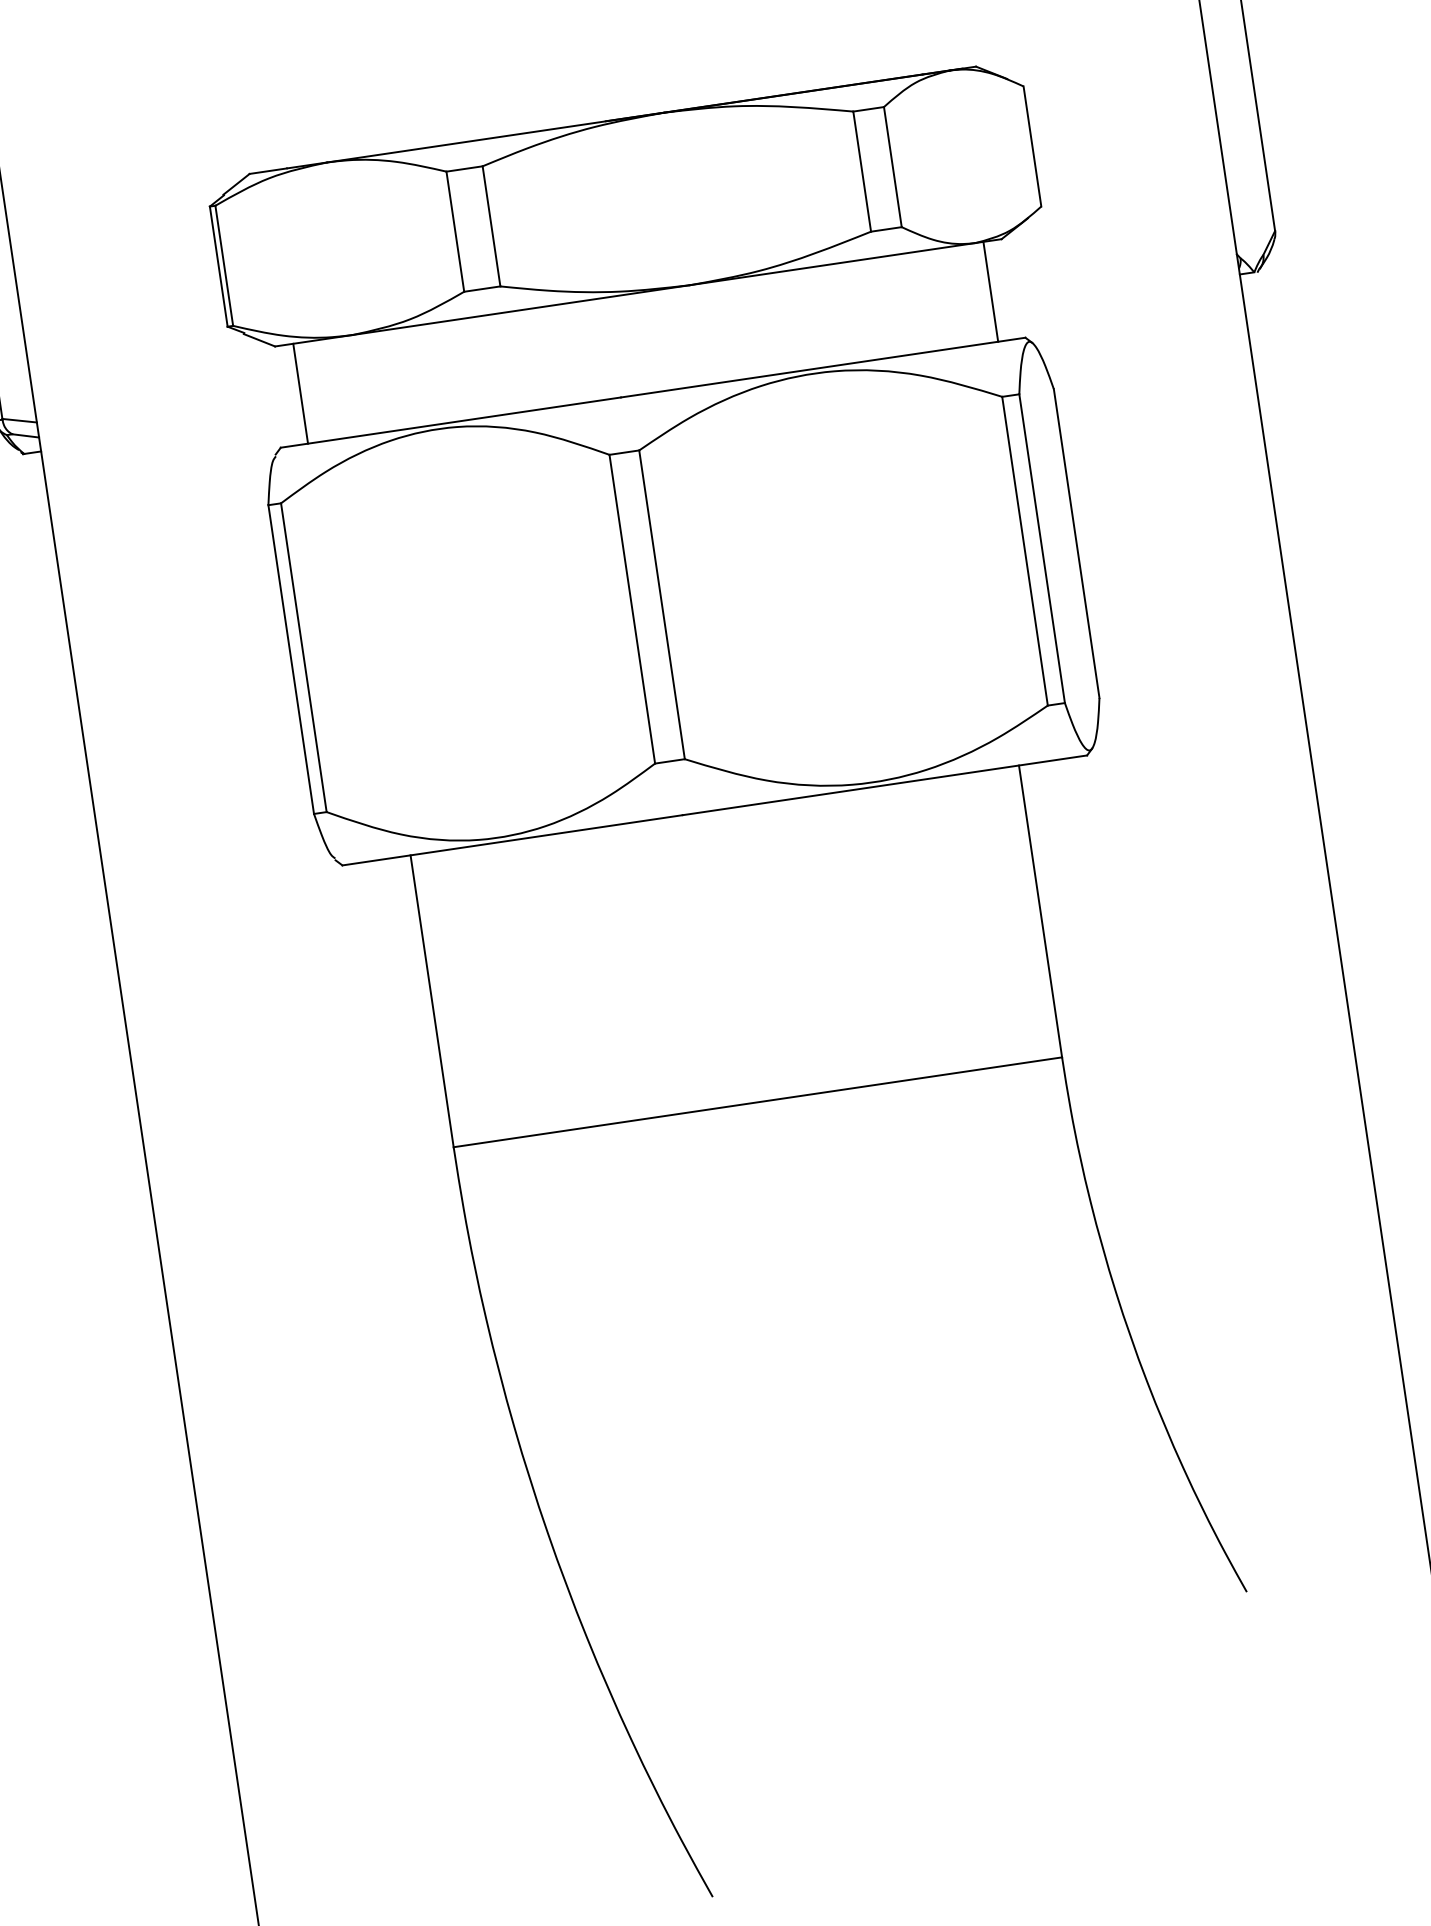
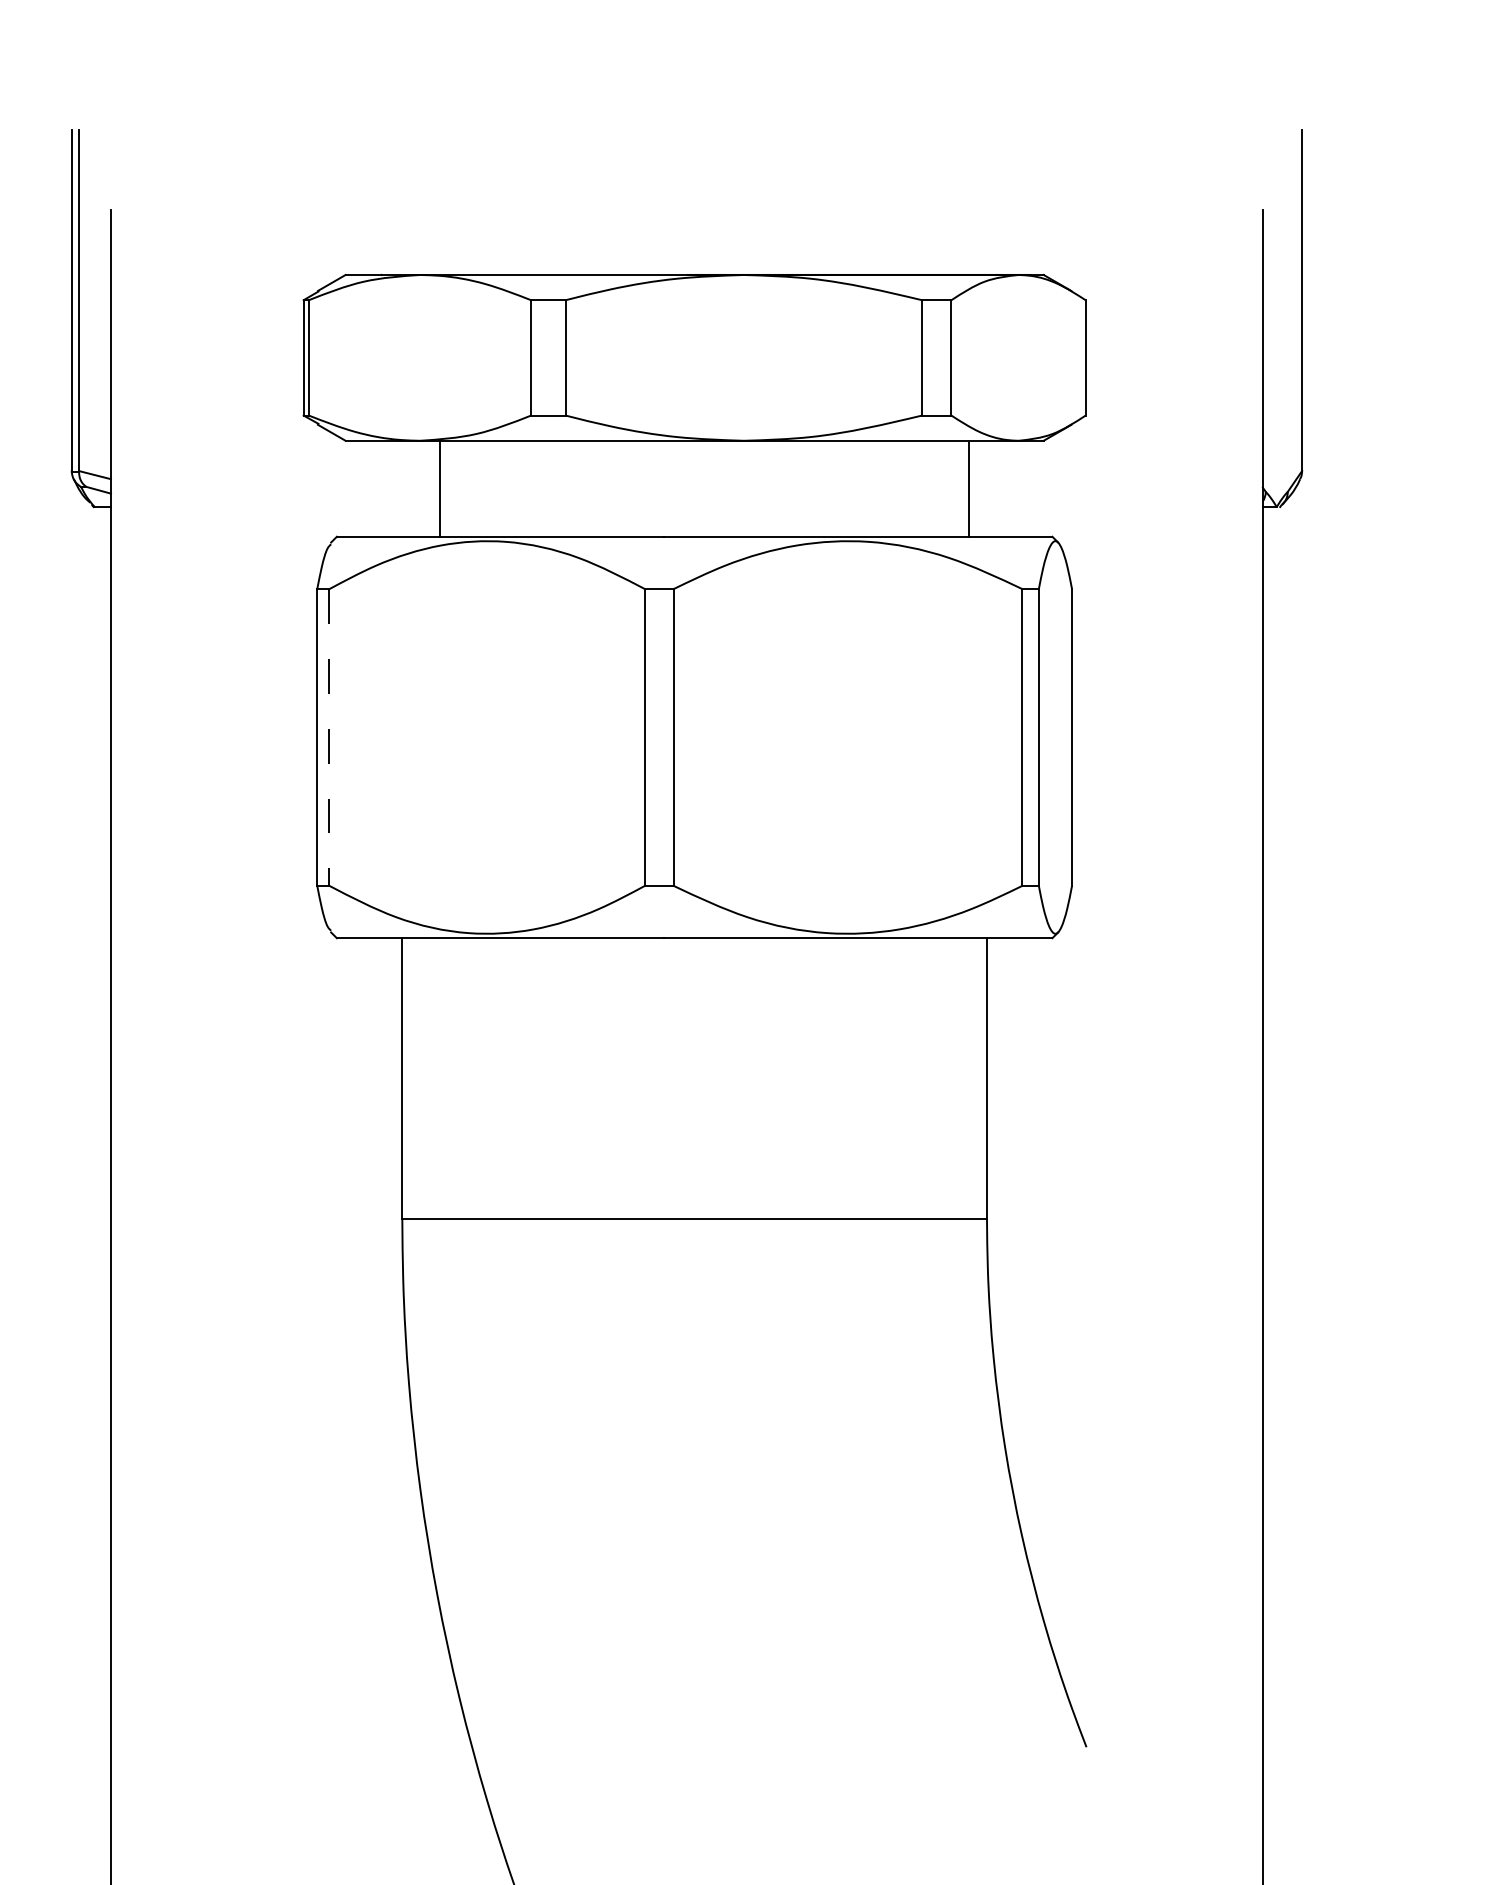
line: (991, 291) -> (969, 488), moved
line: (301, 393) -> (440, 488), moved
line: (303, 657) -> (329, 737), solid -> dashed

